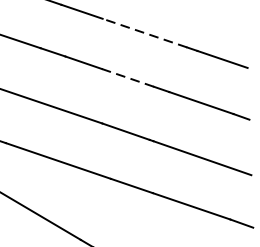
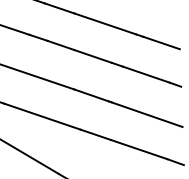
line: (143, 32) -> (104, 23), dashed -> solid
line: (128, 78) -> (93, 56), dashed -> solid

